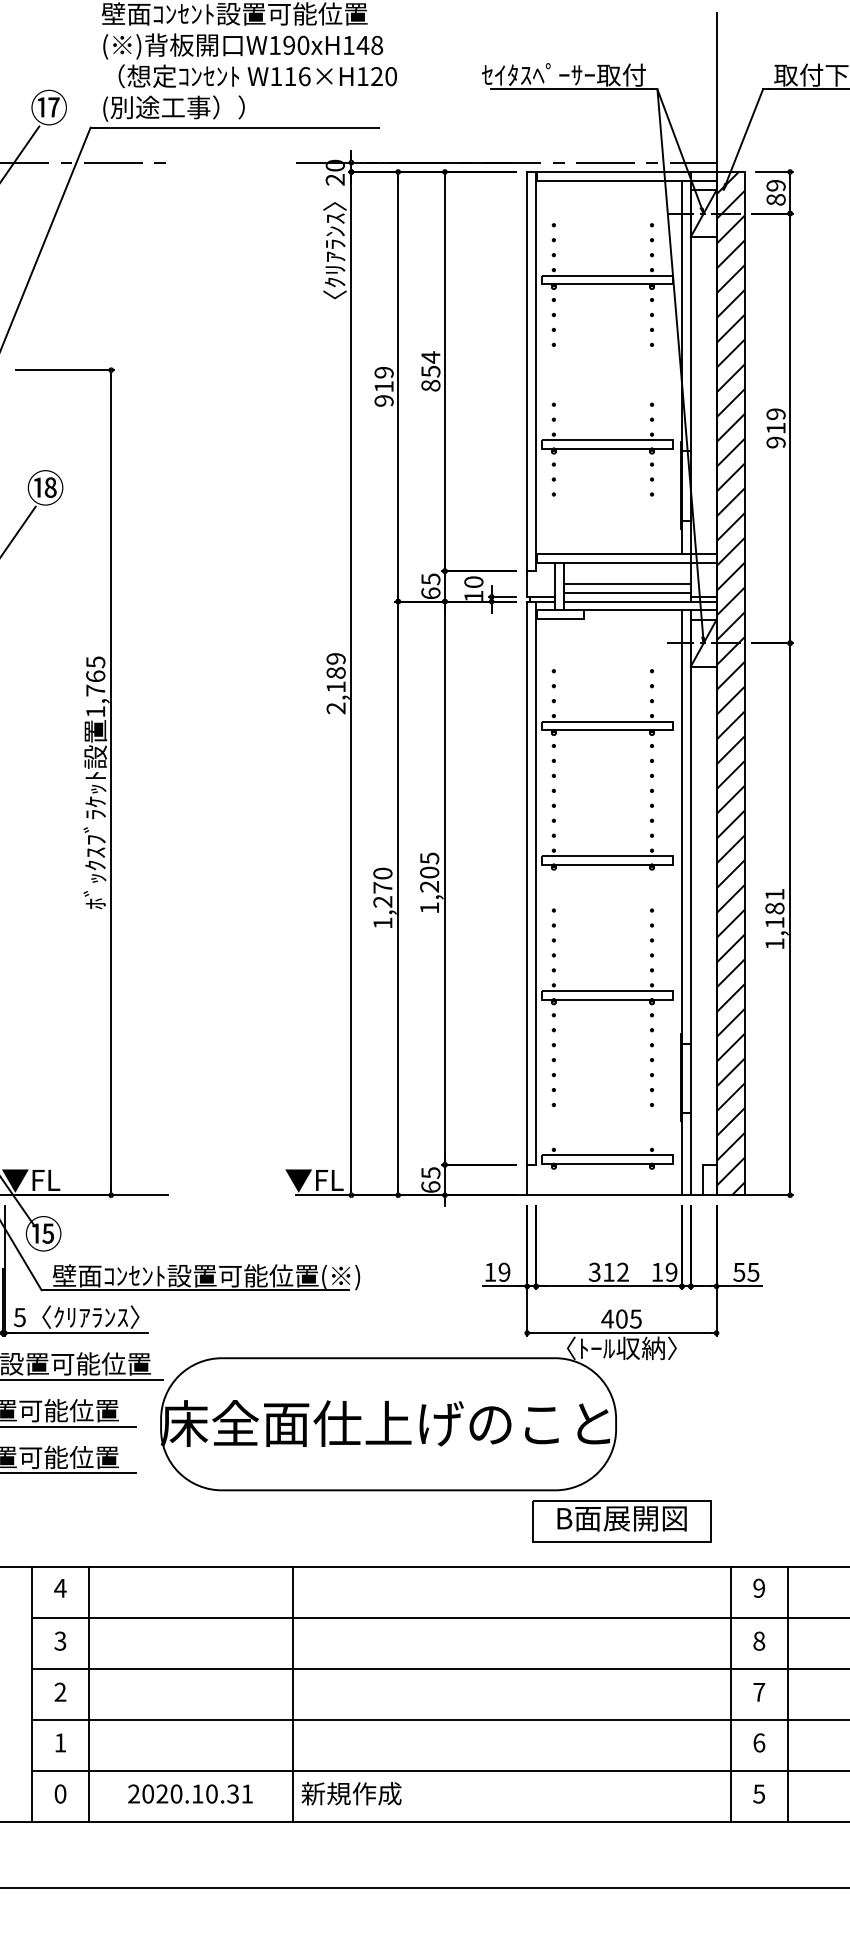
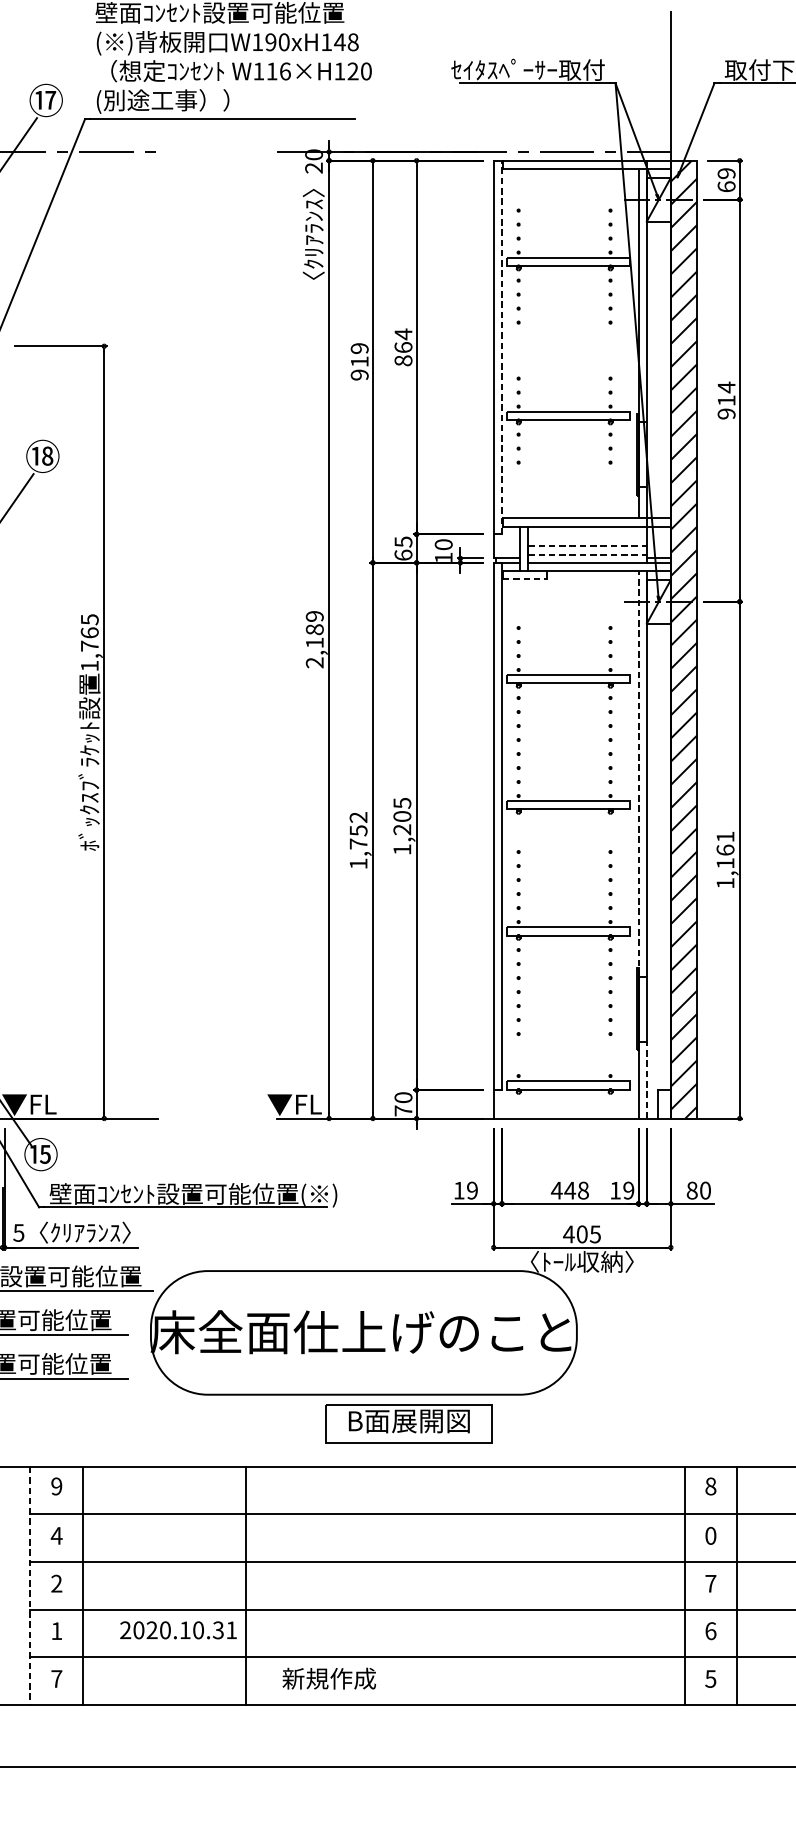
text: (775, 199) -> (726, 186), 89 -> 69
text: (430, 371) -> (403, 347), 854 -> 864
line: (536, 371) -> (502, 347), solid -> dashed
text: (775, 414) -> (726, 387), 919 -> 914
line: (628, 583) -> (588, 545), solid -> dashed
line: (628, 592) -> (588, 554), solid -> dashed
line: (560, 619) -> (524, 579), solid -> dashed
line: (681, 827) -> (638, 774), solid -> dashed
text: (382, 887) -> (358, 830), 1,270 -> 1,752
text: (774, 908) -> (725, 850), 1,181 -> 1,161
line: (690, 1153) -> (646, 1079), solid -> dashed
text: (430, 1179) -> (403, 1103), 65 -> 70
text: (608, 1271) -> (569, 1189), 312 -> 448
text: (746, 1271) -> (698, 1189), 55 -> 80
part: (621, 1521) -> (408, 1423), moved
text: (60, 1587) -> (56, 1485), 4 -> 9
text: (759, 1587) -> (711, 1485), 9 -> 8
text: (60, 1640) -> (56, 1535), 3 -> 4
text: (759, 1641) -> (711, 1536), 8 -> 0
line: (292, 1694) -> (245, 1585), moved
line: (32, 1695) -> (30, 1586), solid -> dashed
text: (60, 1793) -> (56, 1678), 0 -> 7
text: (190, 1793) -> (178, 1629), moved

